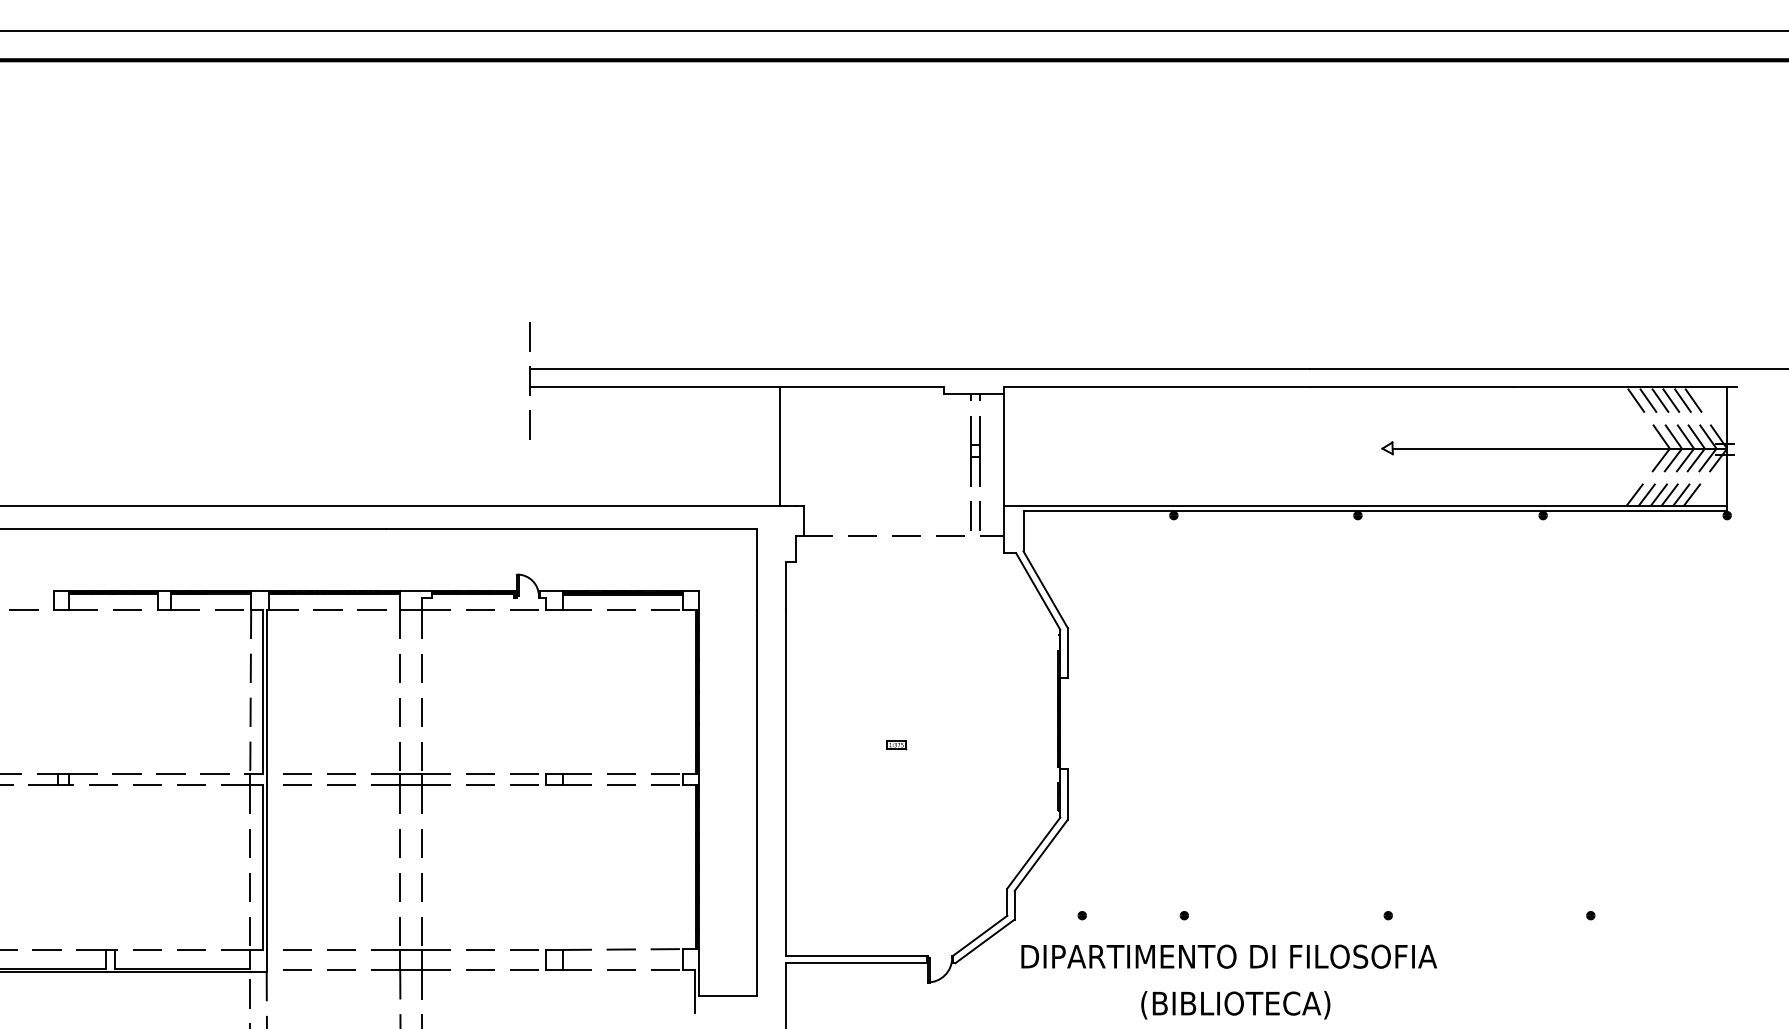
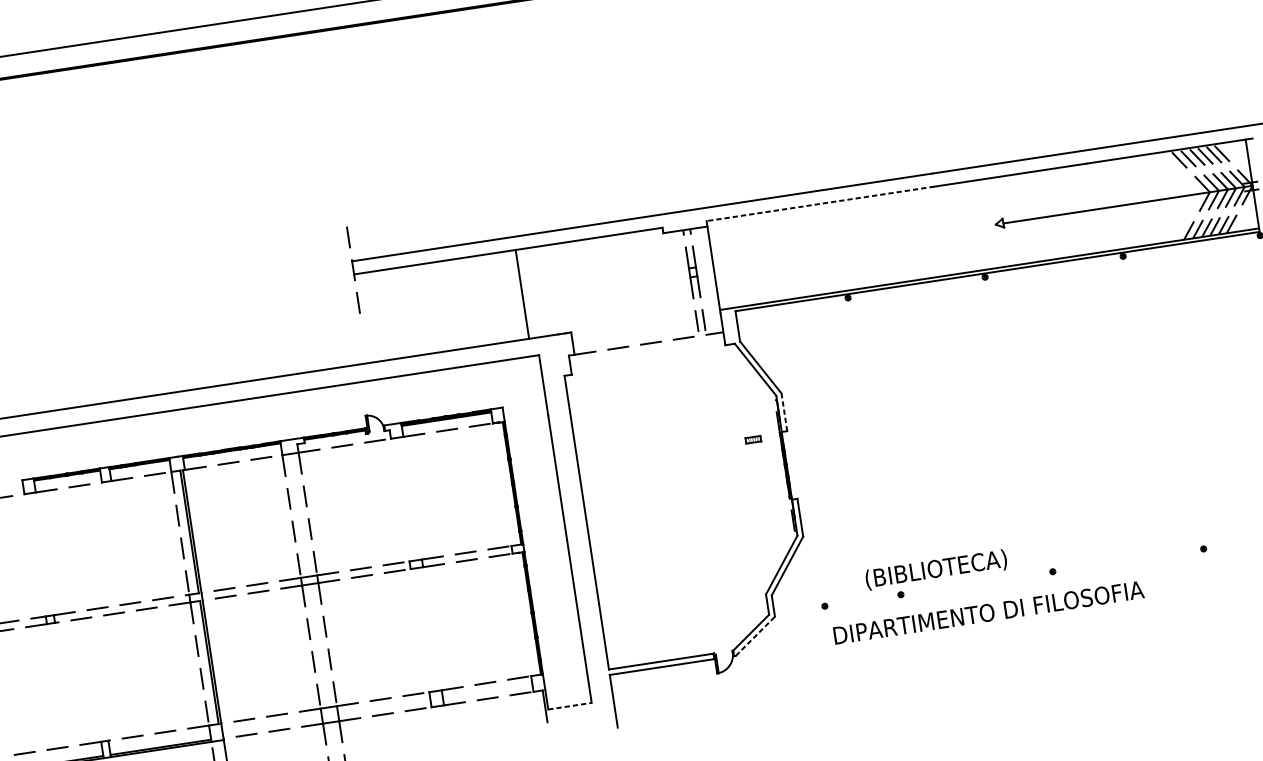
line: (1156, 386) -> (820, 203), solid -> dashed
line: (780, 445) -> (522, 293), moved
line: (1067, 652) -> (784, 411), solid -> dashed
part: (896, 745) -> (753, 440), moved
line: (985, 941) -> (755, 636), solid -> dashed
text: (1229, 956) -> (989, 612), moved
line: (728, 996) -> (570, 706), solid -> dashed
text: (1235, 1005) -> (936, 570), moved

